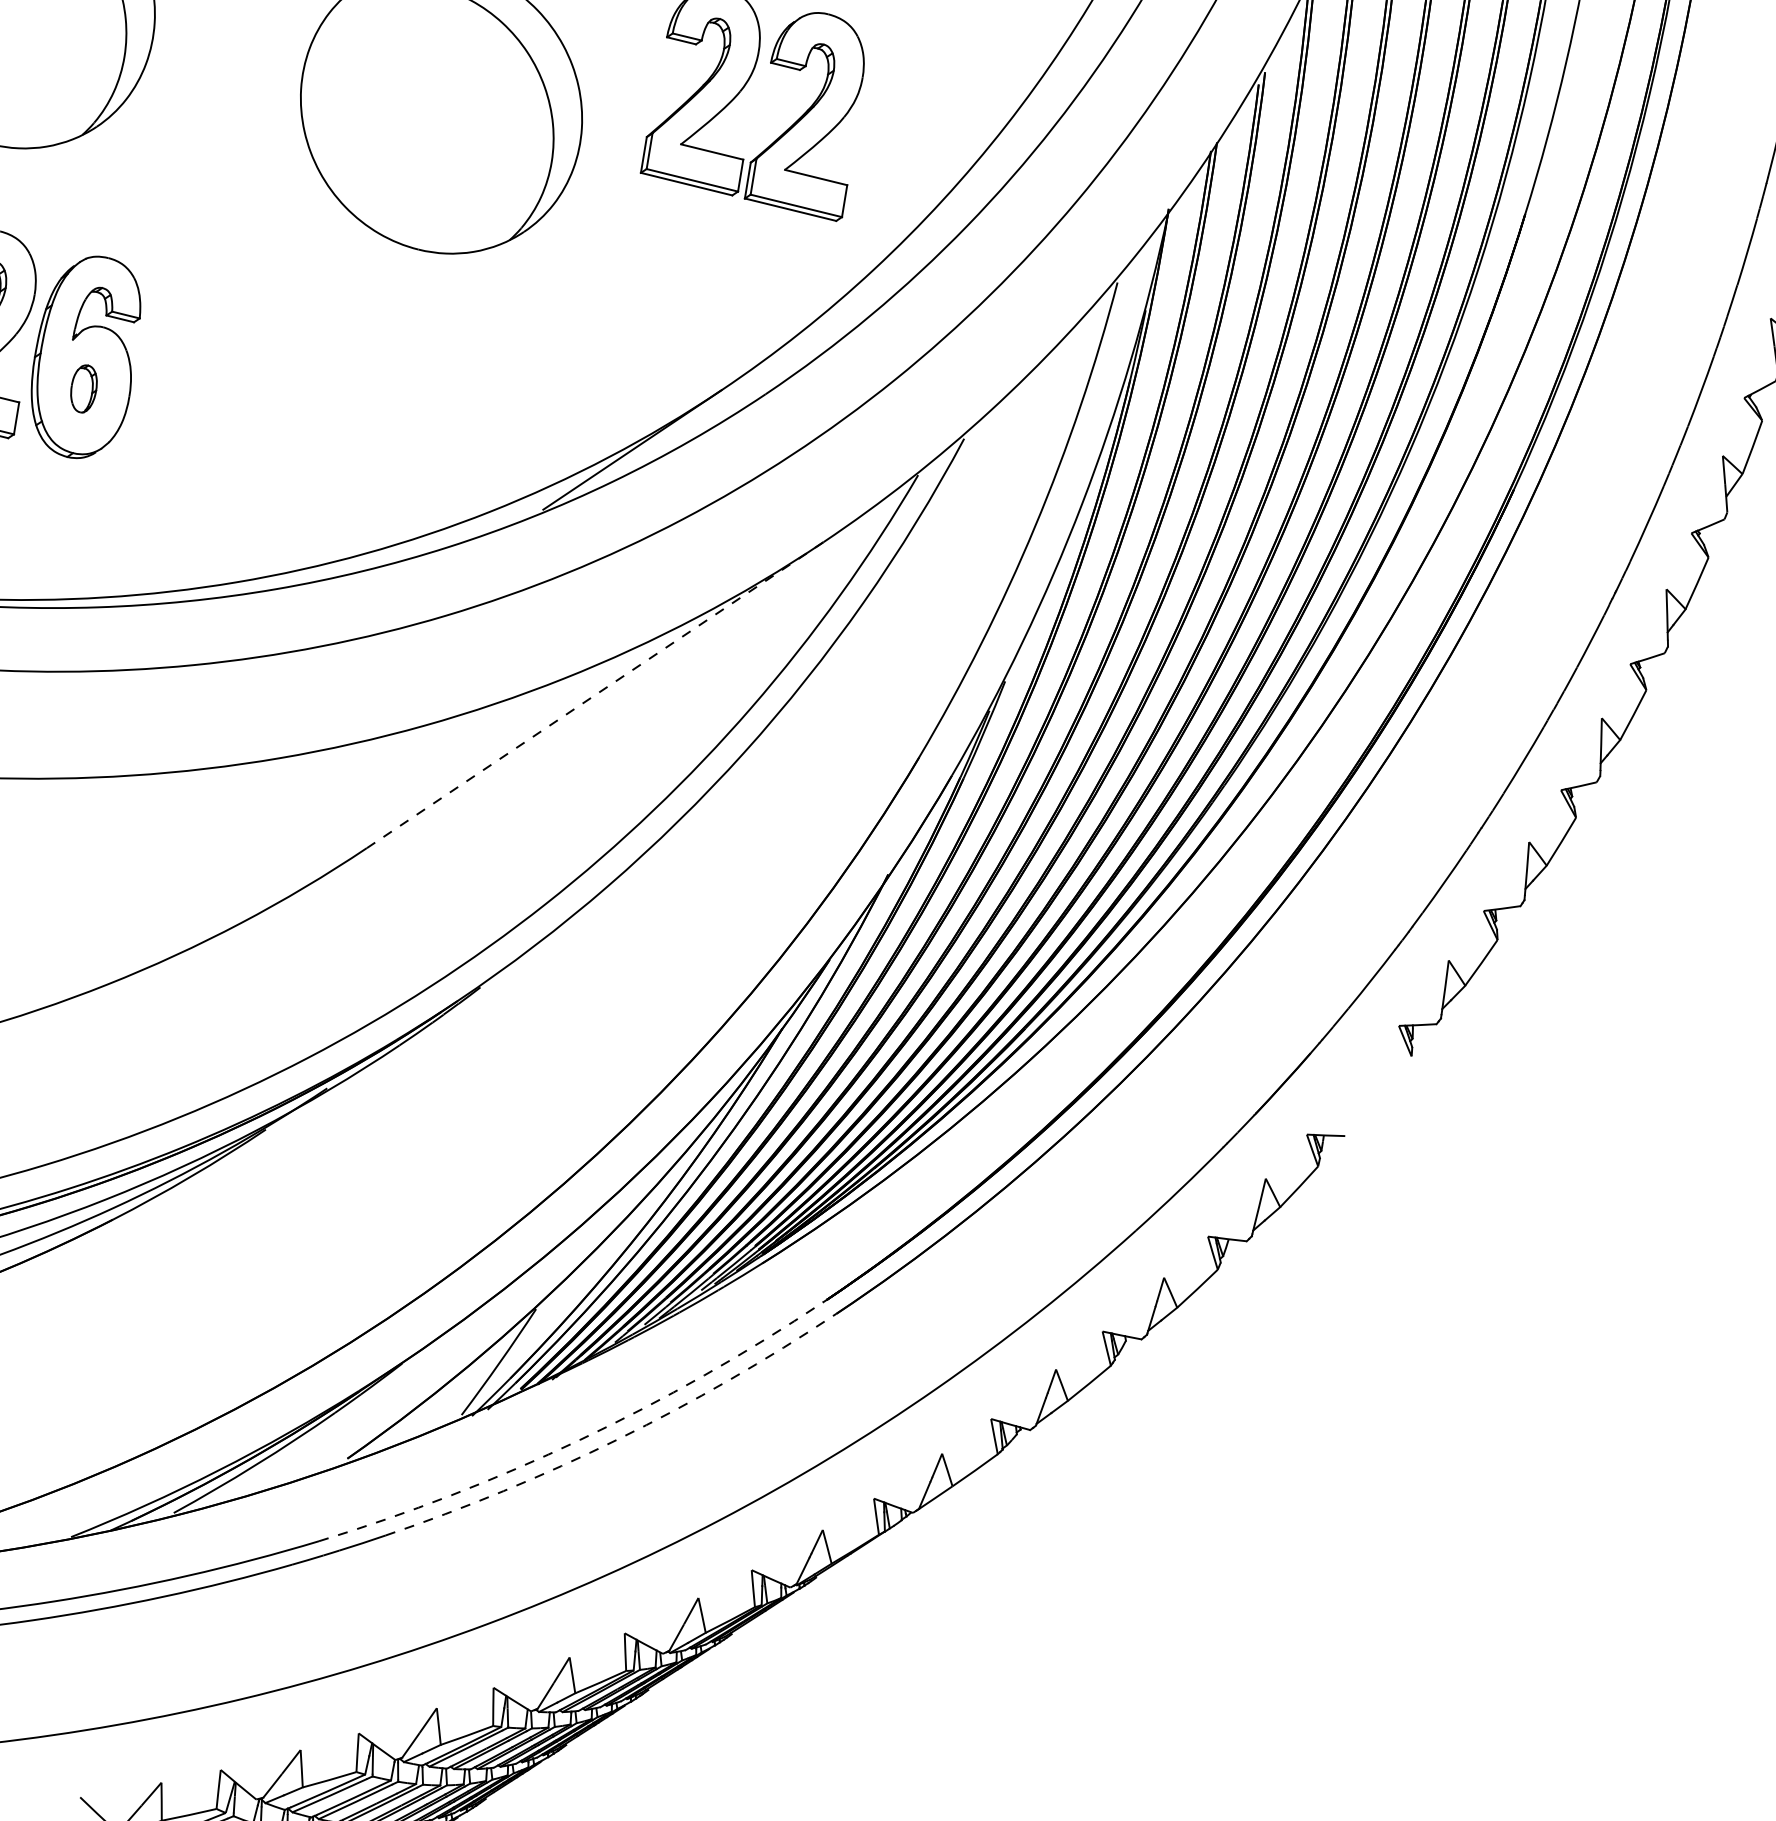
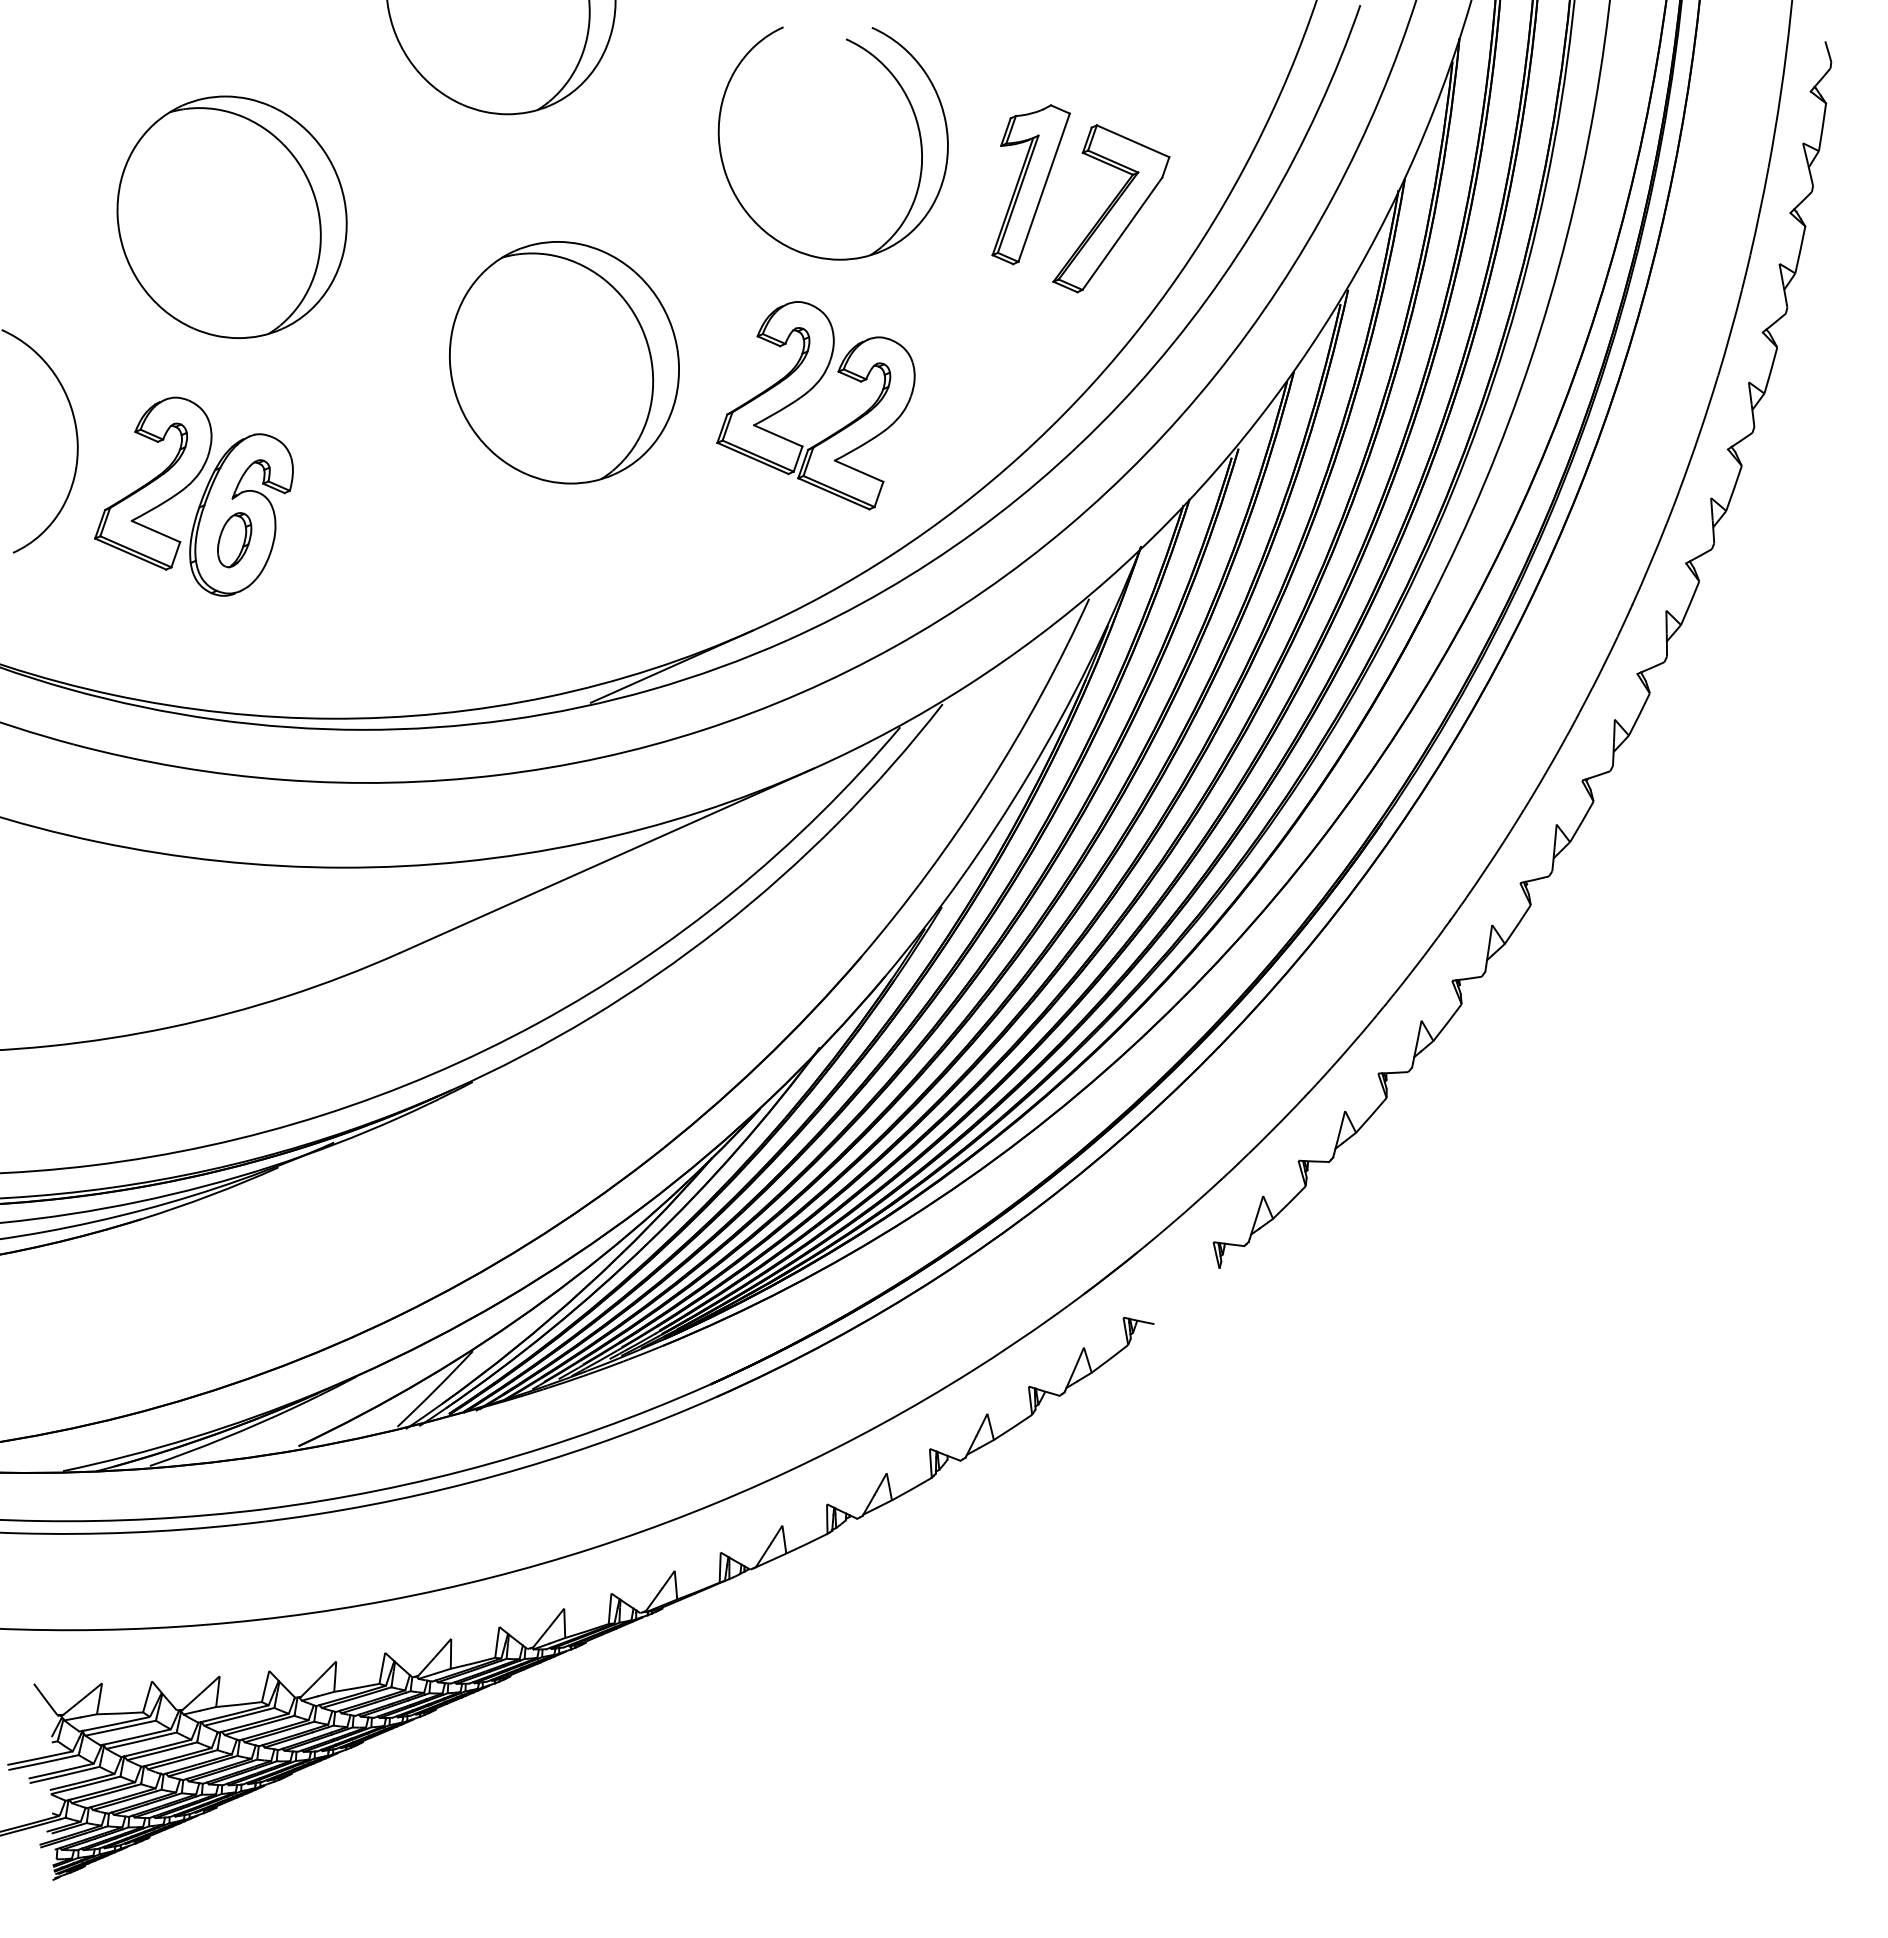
part: (83, 389) -> (234, 540), size x1.43
line: (594, 694) -> (606, 860), dashed -> solid
arc: (580, 1439) -> (490, 1463), dashed -> solid
arc: (618, 1439) -> (521, 1468), dashed -> solid

